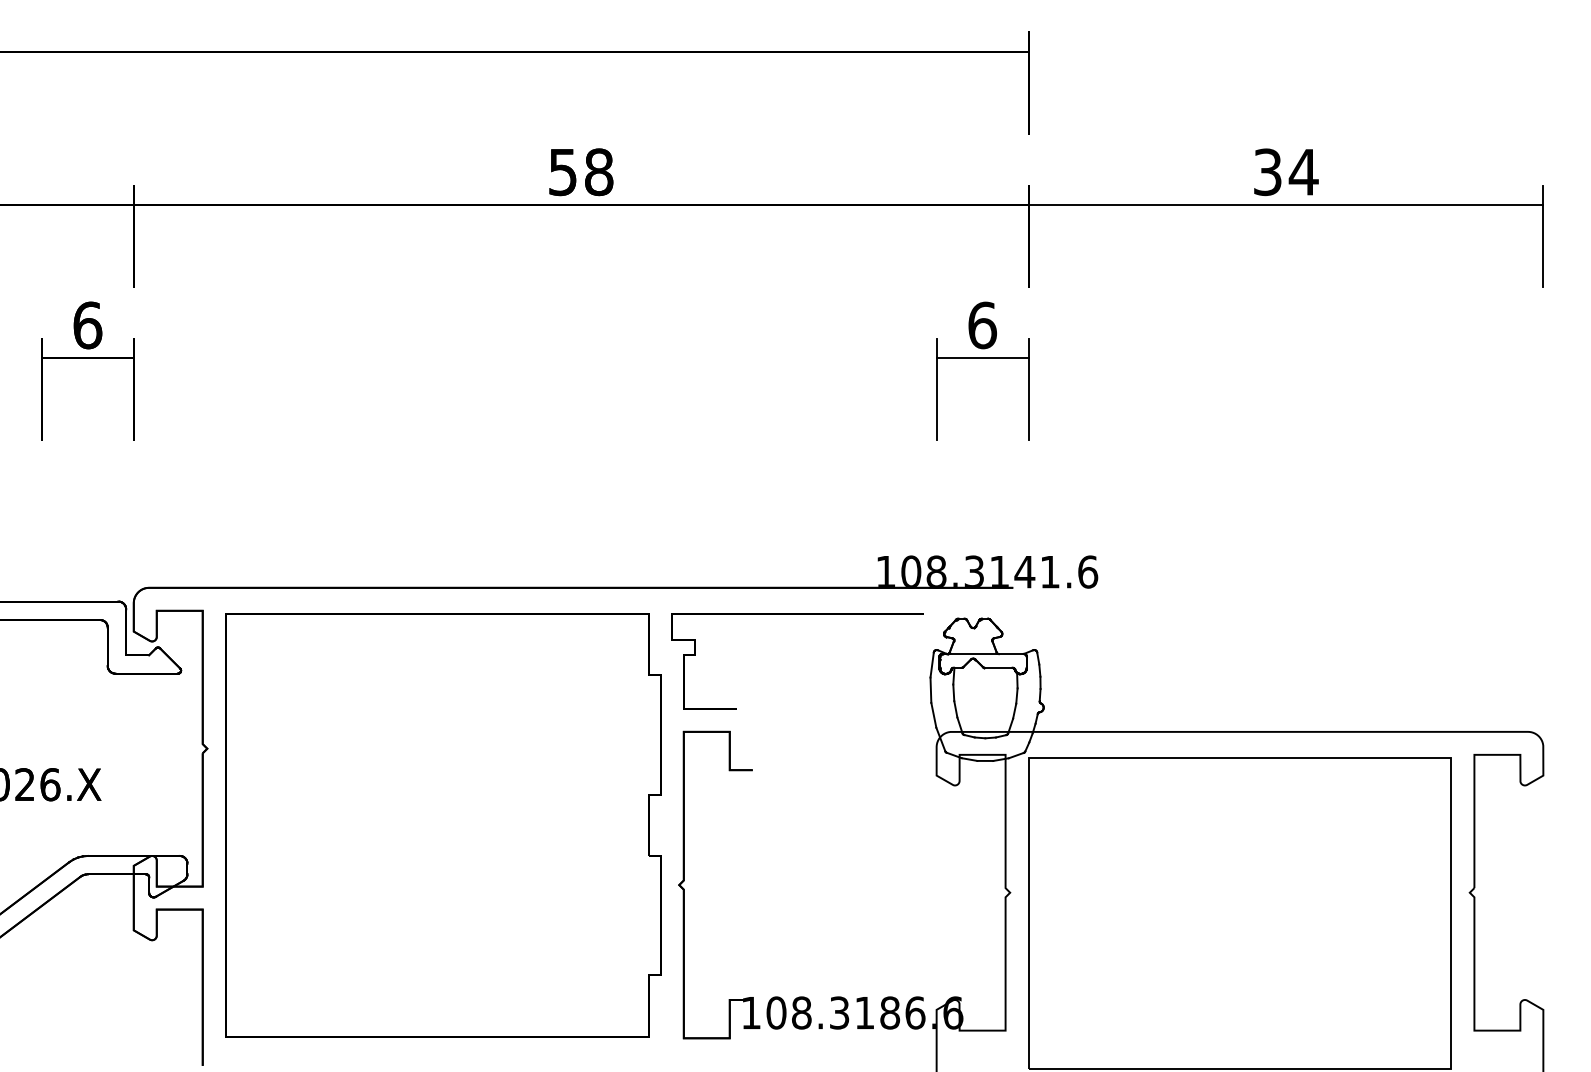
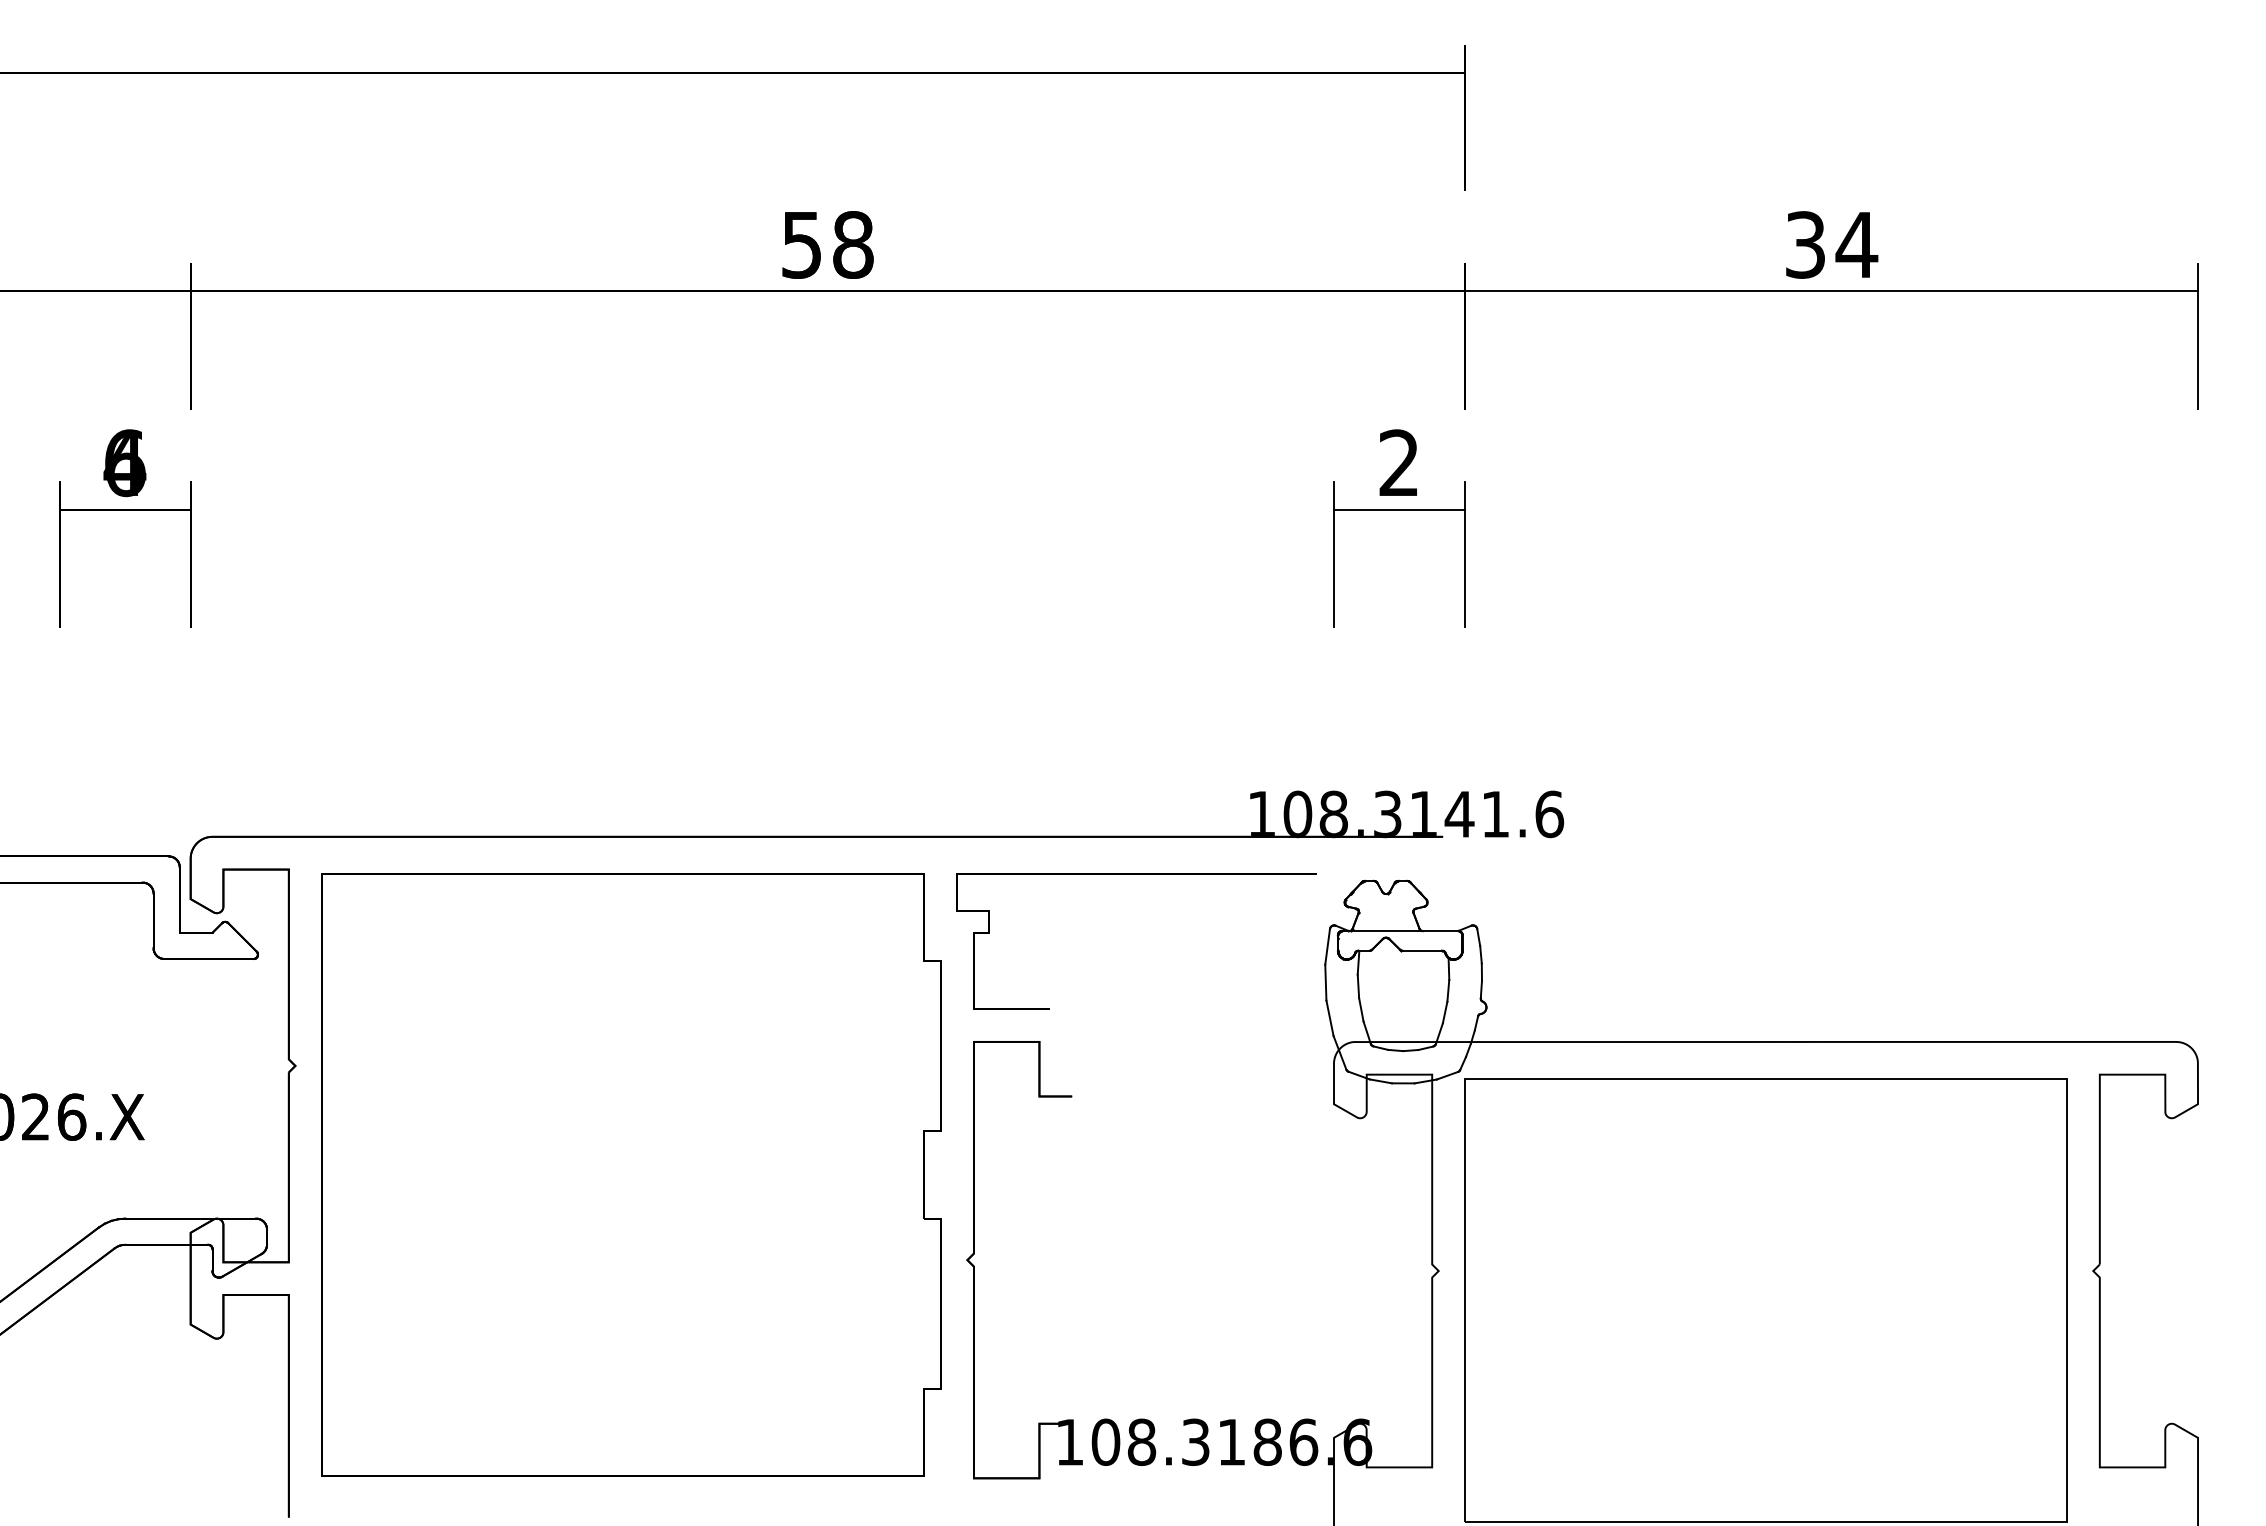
text: (87, 325) -> (124, 463), 6 -> 4
text: (982, 325) -> (1399, 463), 6 -> 2

